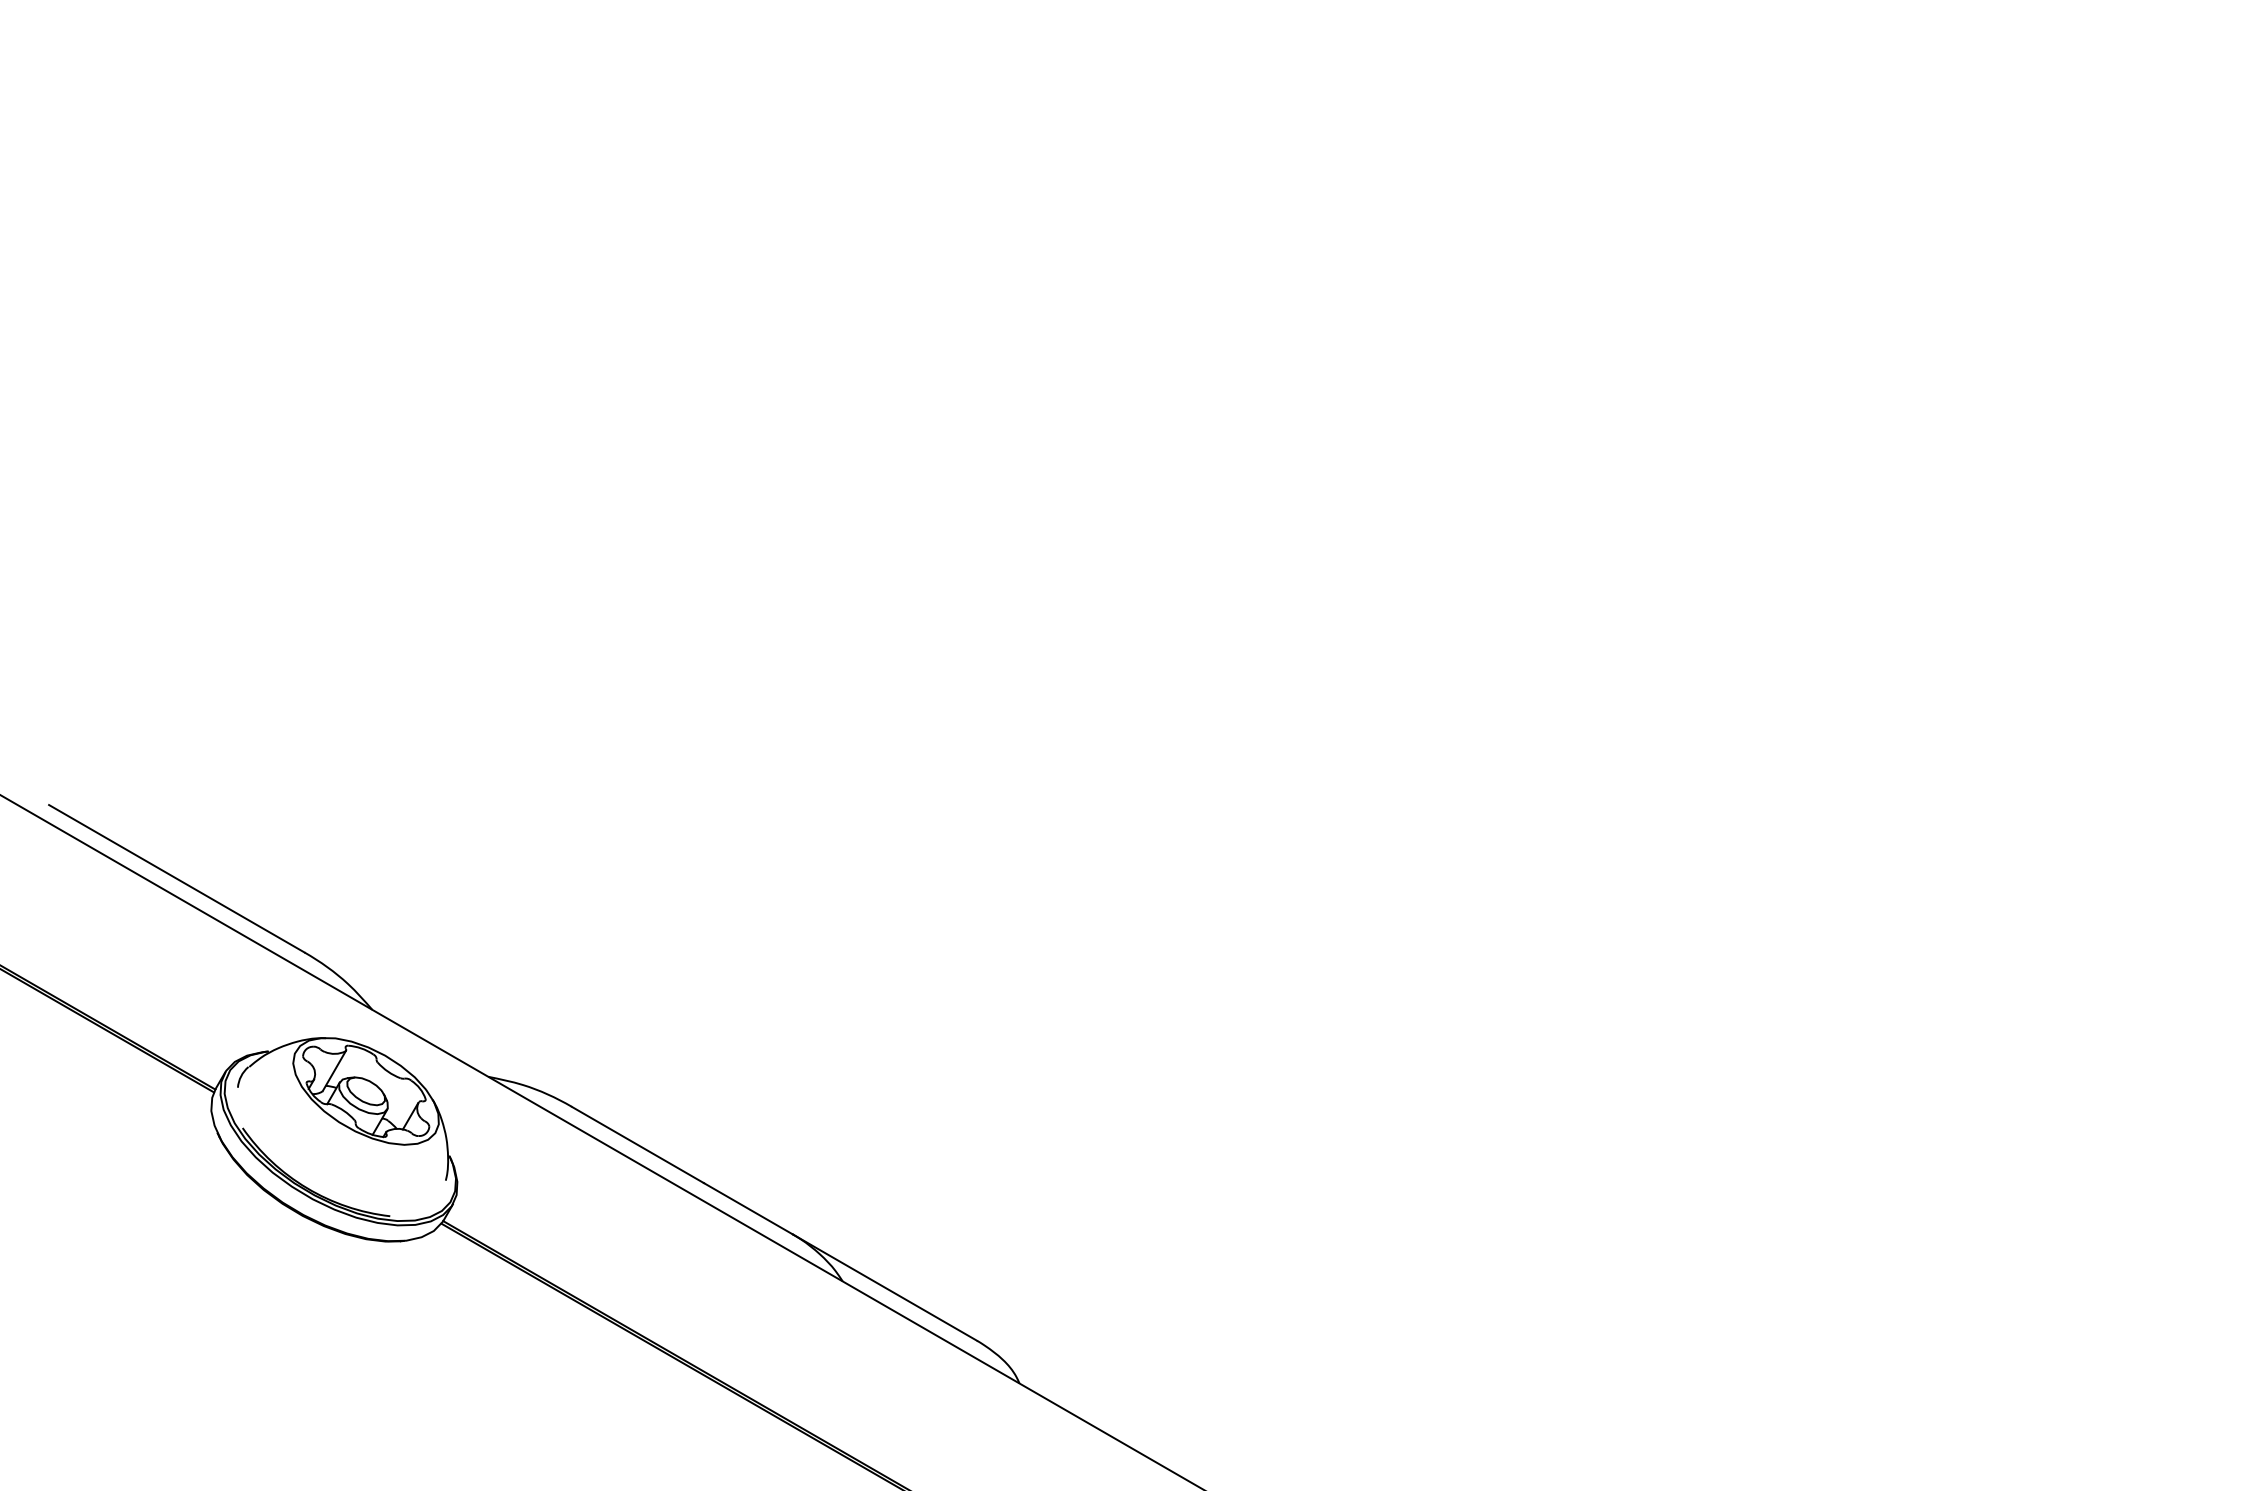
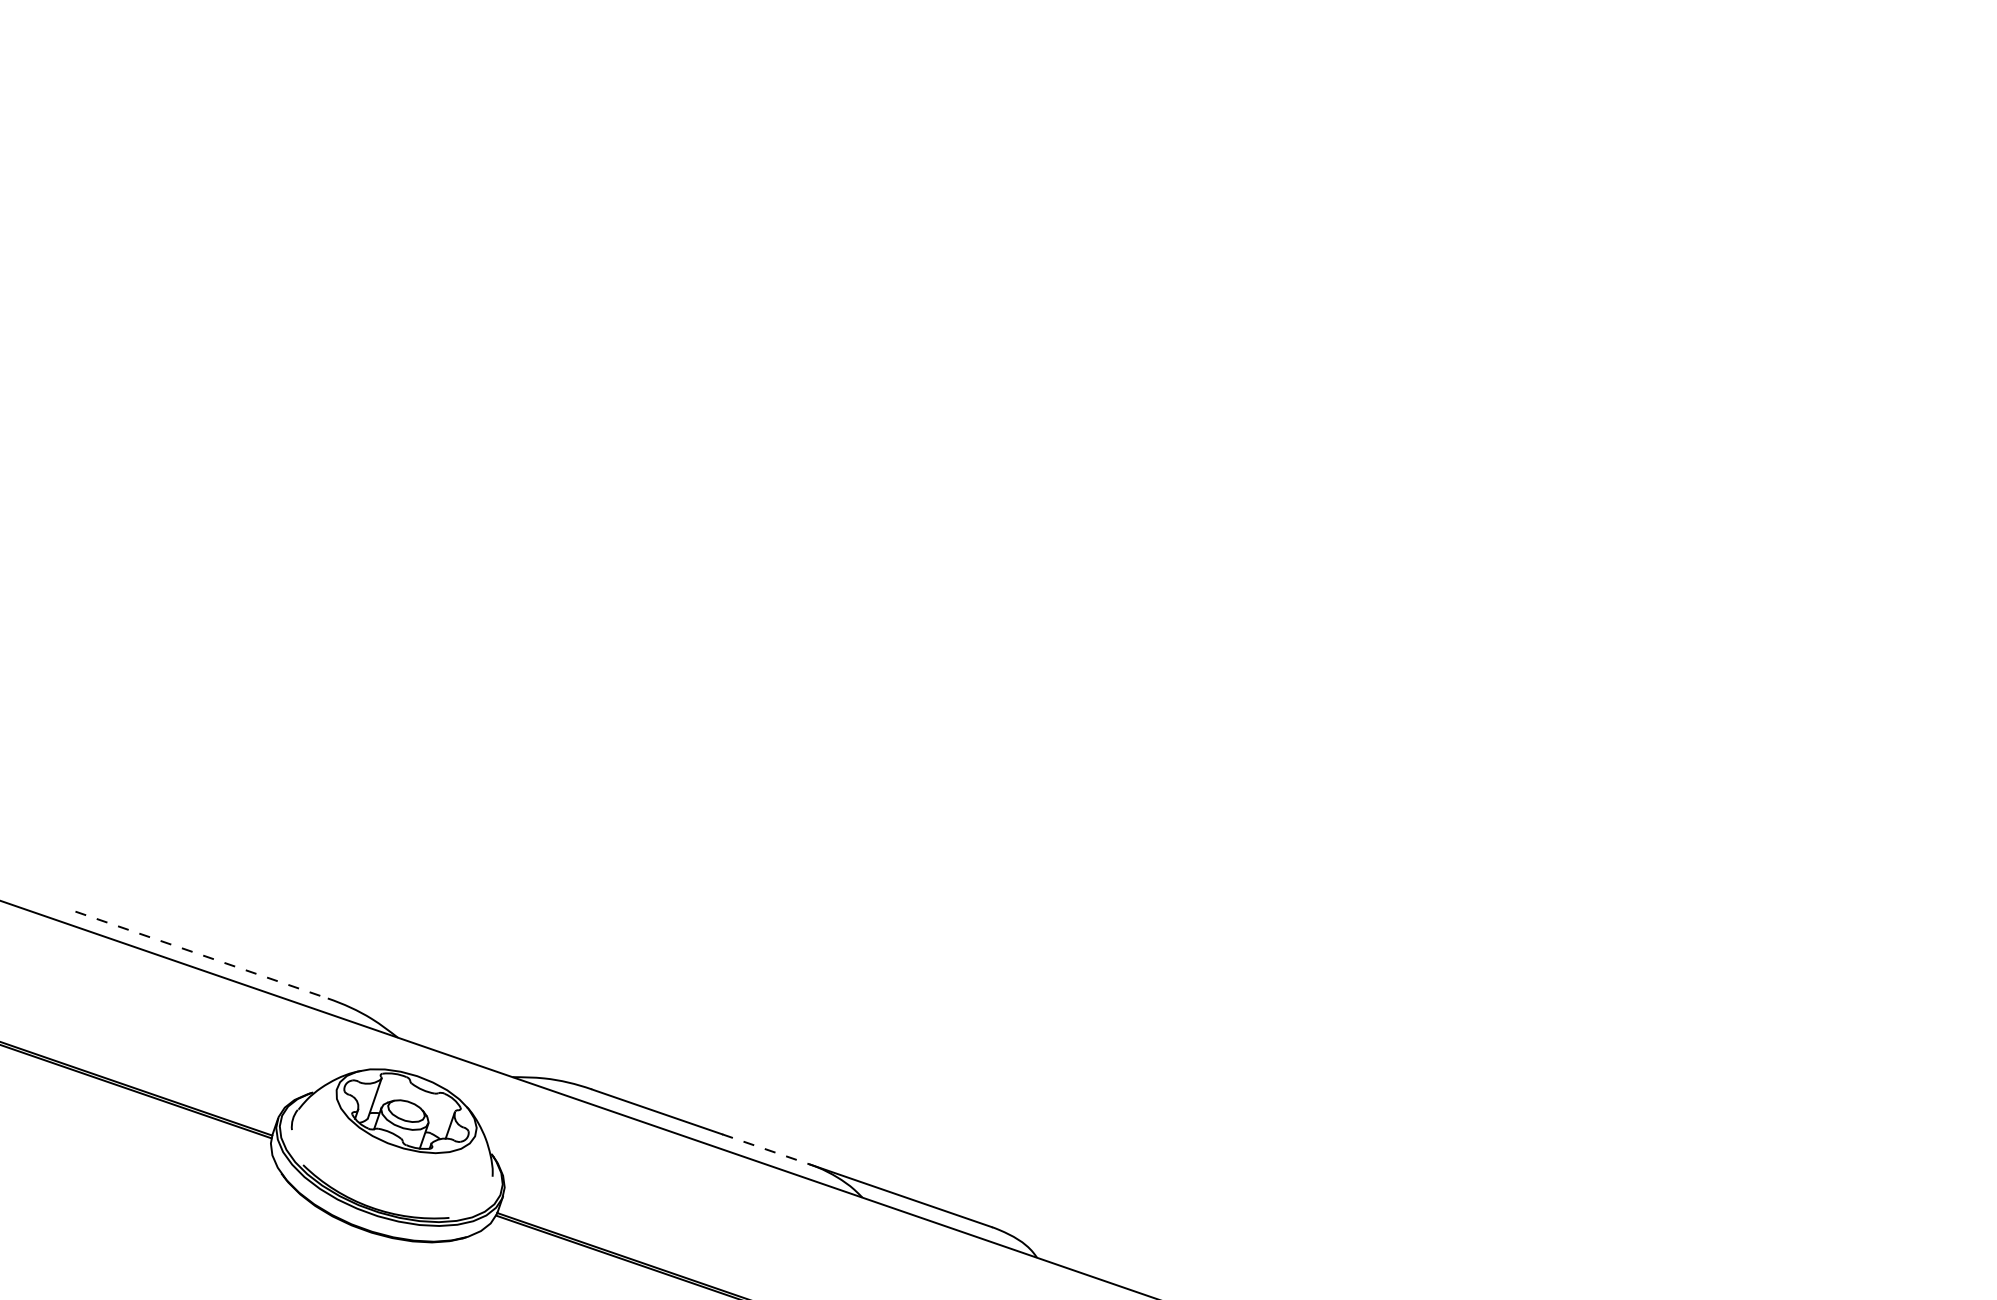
line: (176, 878) -> (201, 954), solid -> dashed
line: (748, 1208) -> (766, 1149), solid -> dashed

